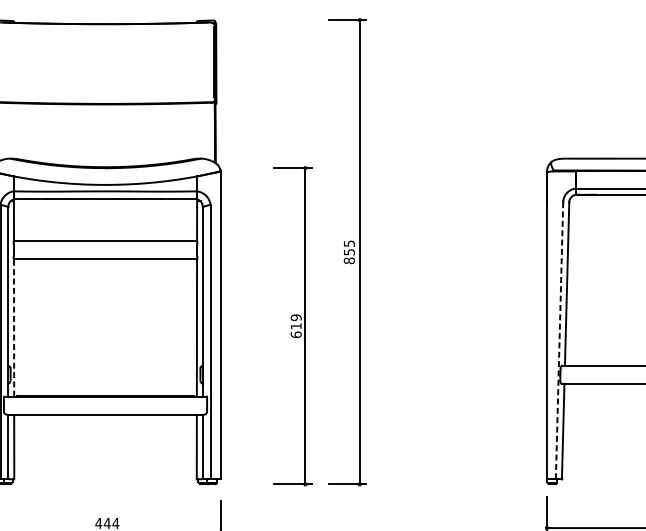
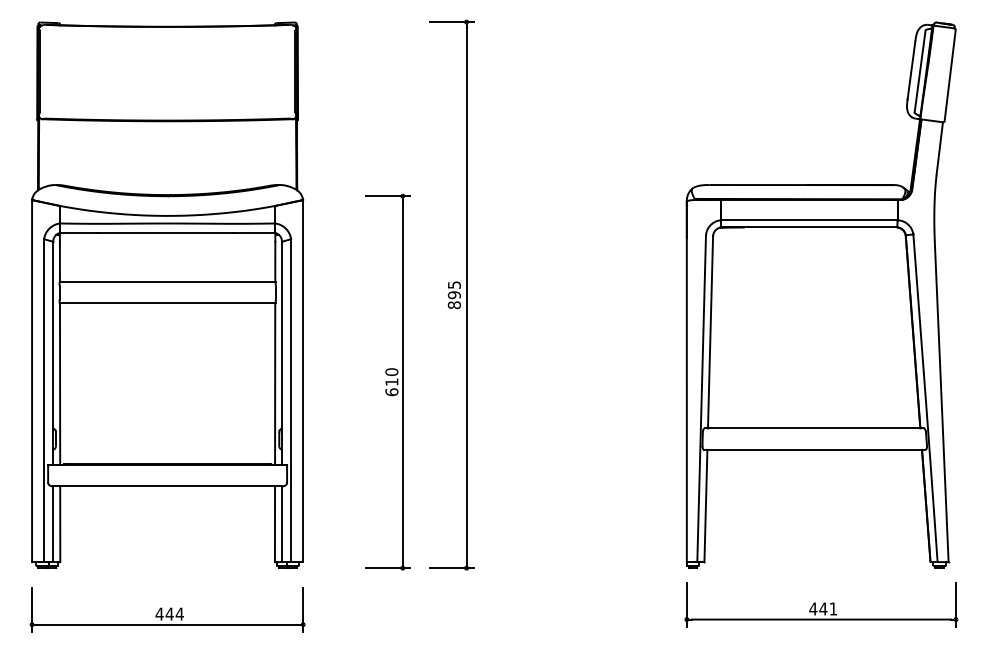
text: (348, 252) -> (453, 295), 855 -> 895
text: (295, 318) -> (391, 372), 619 -> 610
line: (14, 328) -> (60, 384), dashed -> solid
line: (559, 340) -> (701, 398), dashed -> solid

